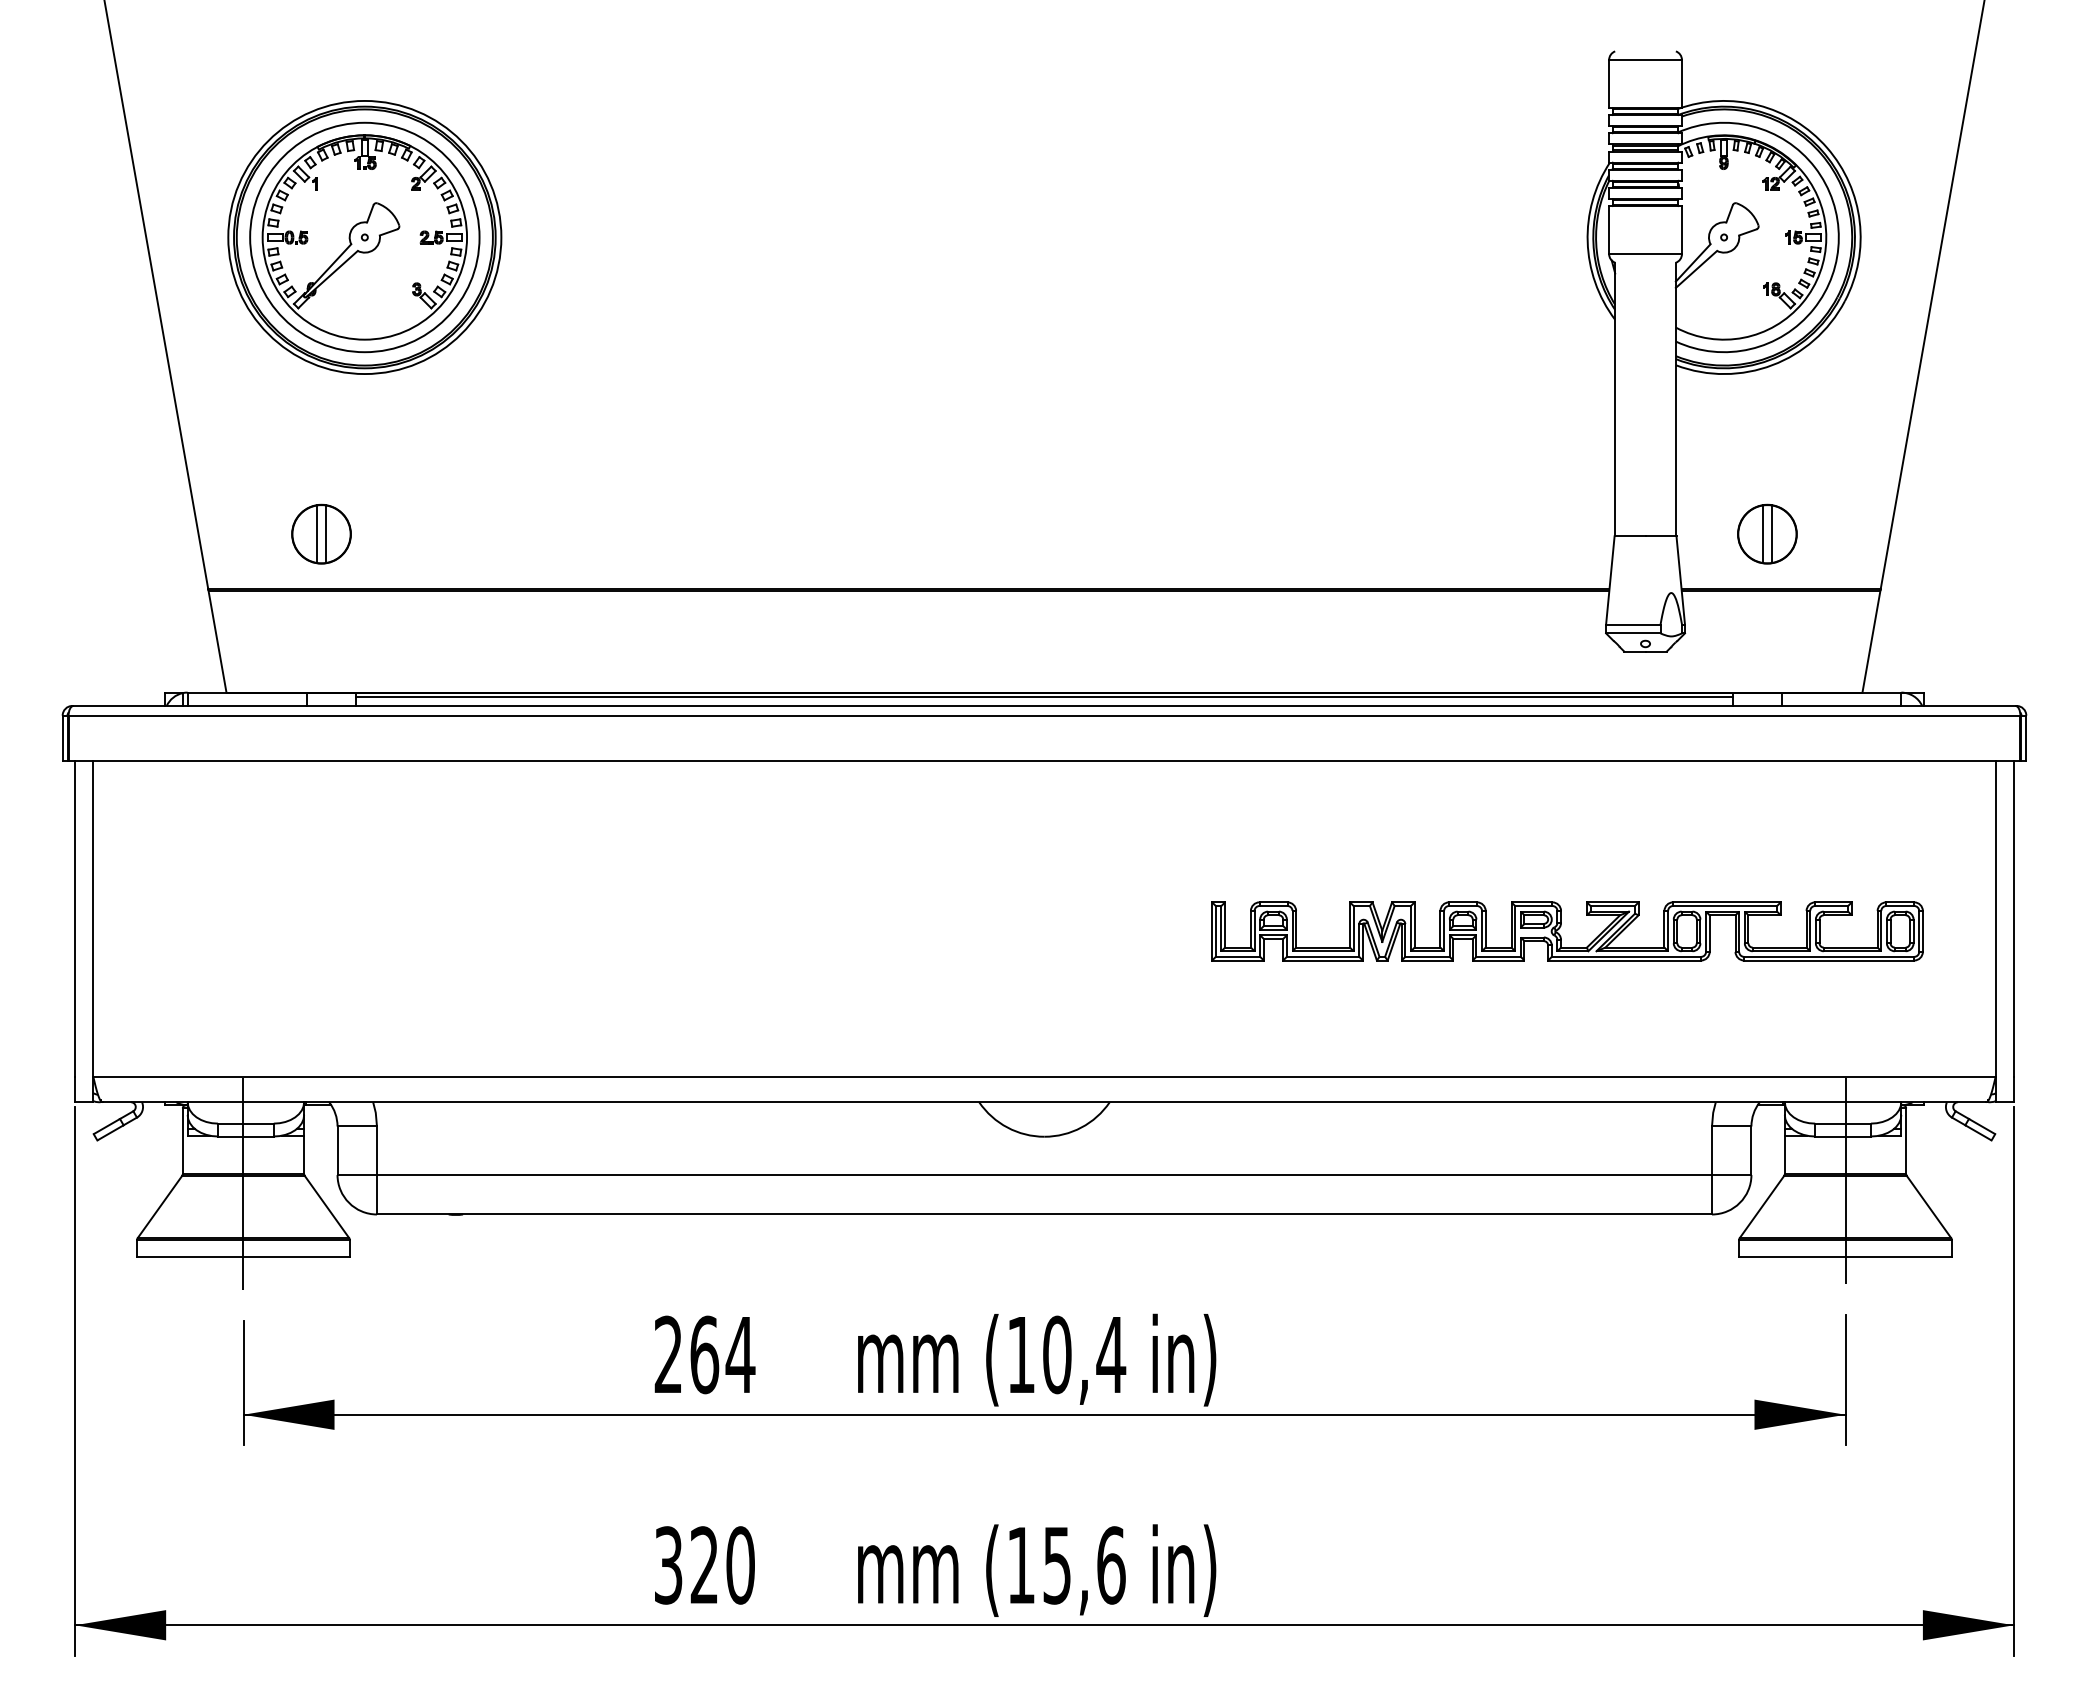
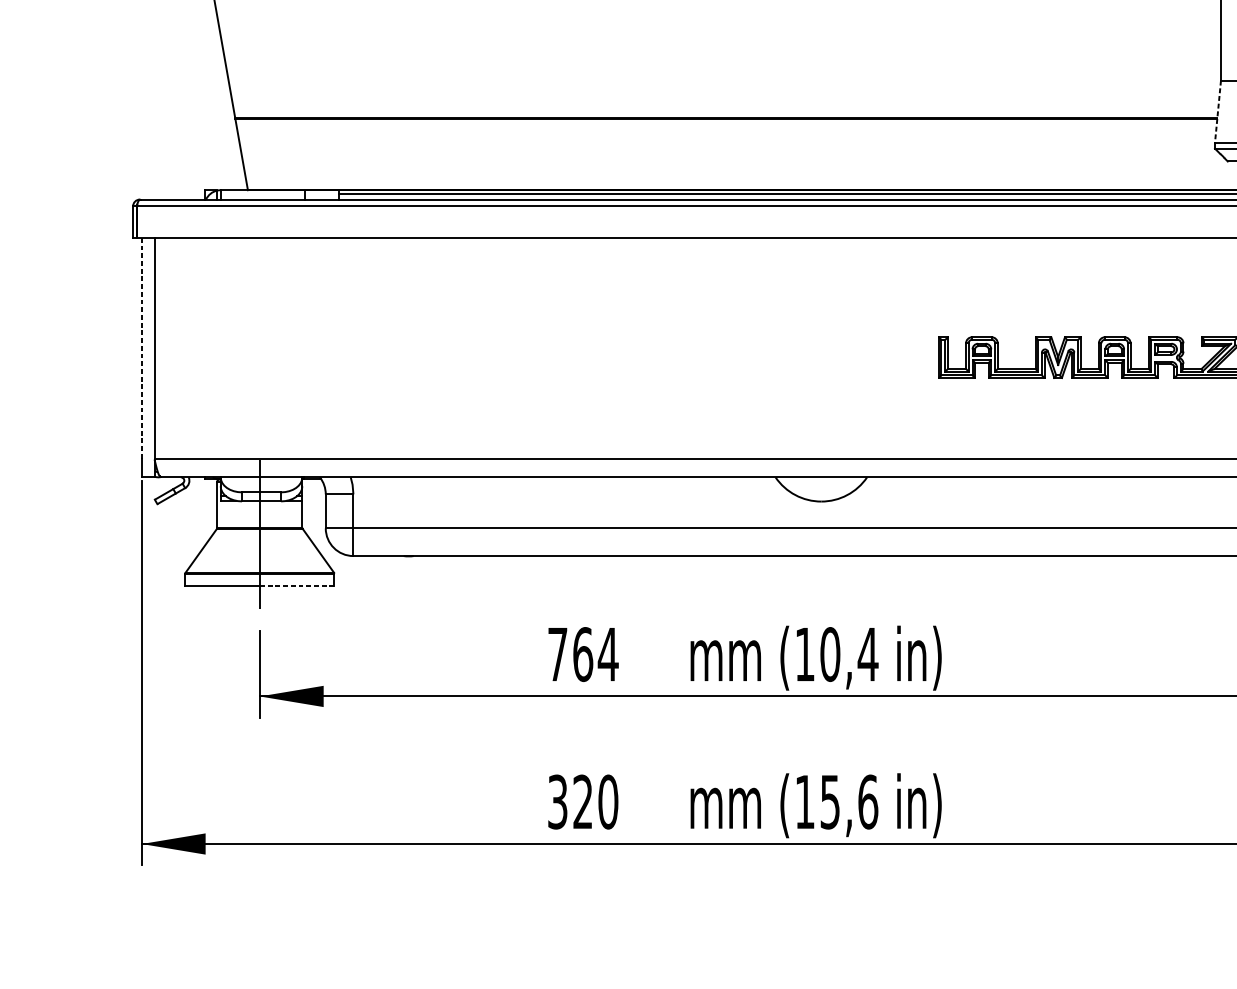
part: (321, 533) -> (314, 78), removed
line: (1610, 580) -> (1218, 111), solid -> dashed
line: (75, 919) -> (142, 349), solid -> dashed
line: (296, 1256) -> (297, 585), solid -> dashed
text: (667, 1353) -> (557, 653), 264 -> 764

